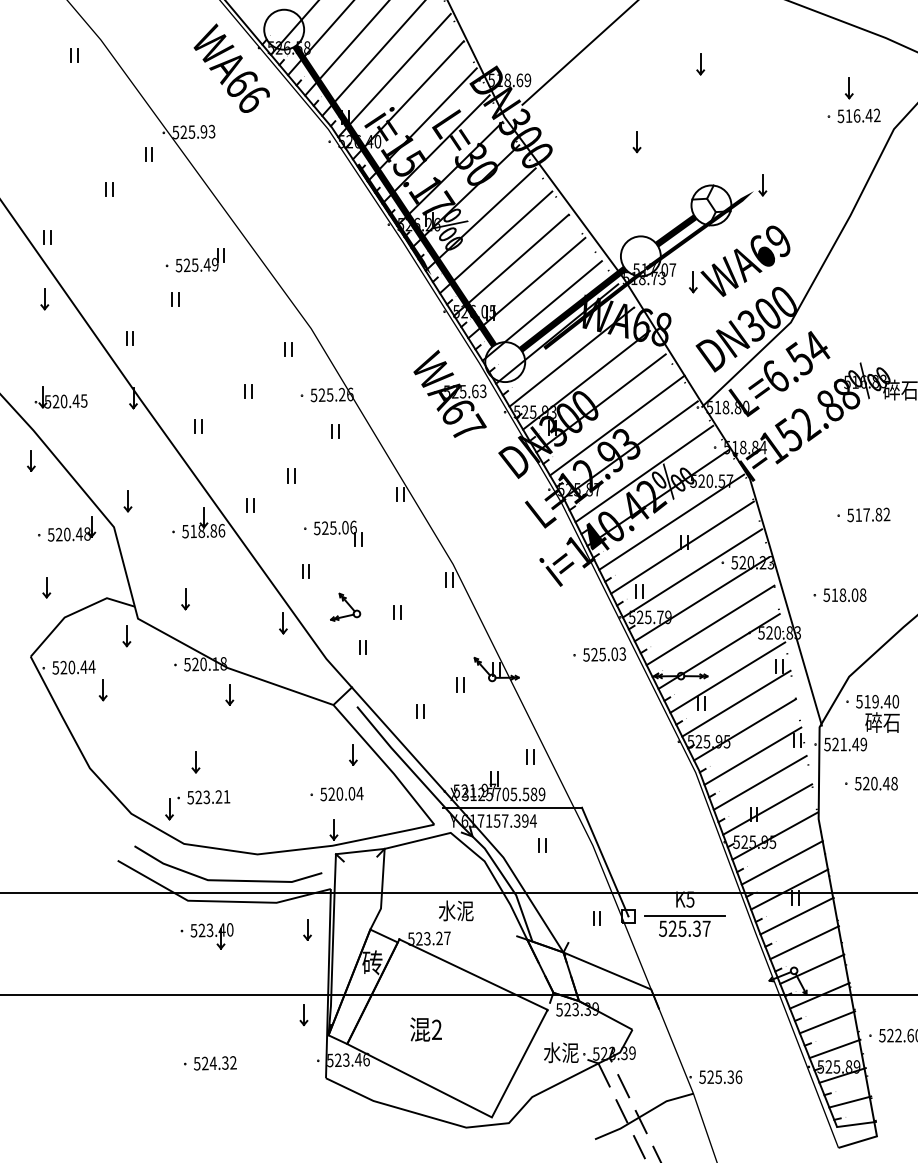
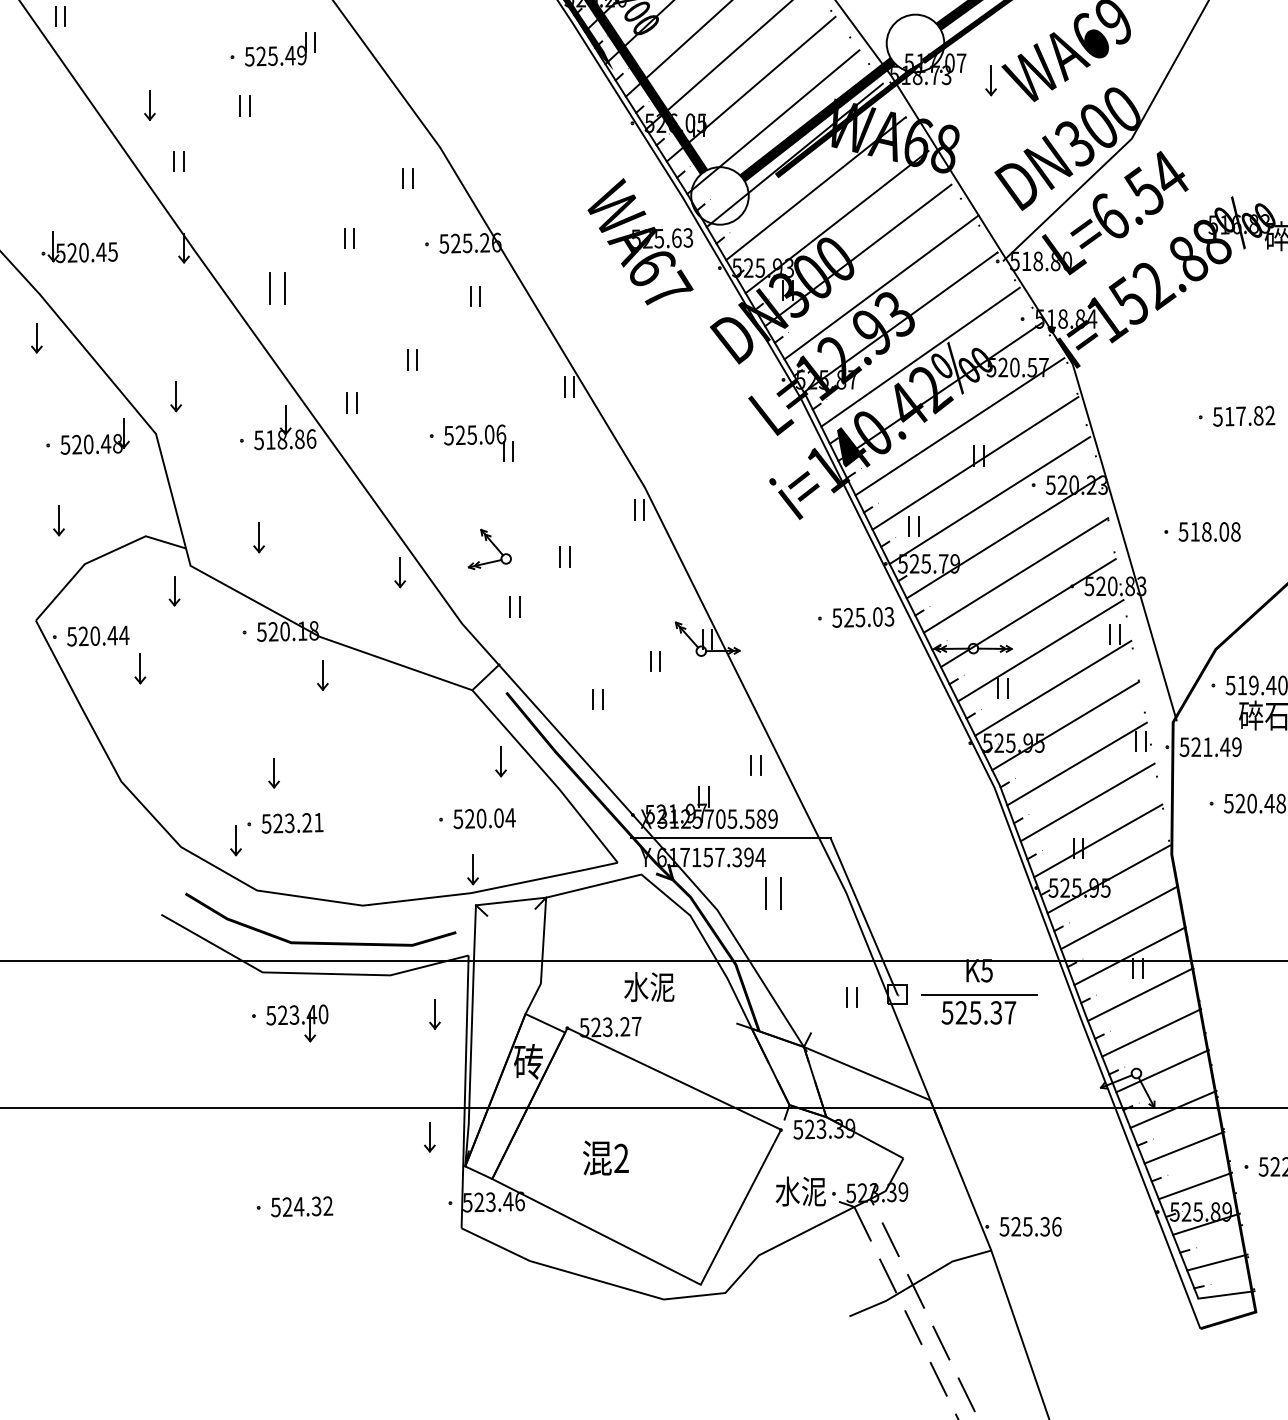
part: (44, 299) -> (149, 105), moved
part: (198, 426) -> (277, 288), size x1.6
part: (305, 571) -> (432, 497), removed
part: (542, 845) -> (773, 892), size x1.6

